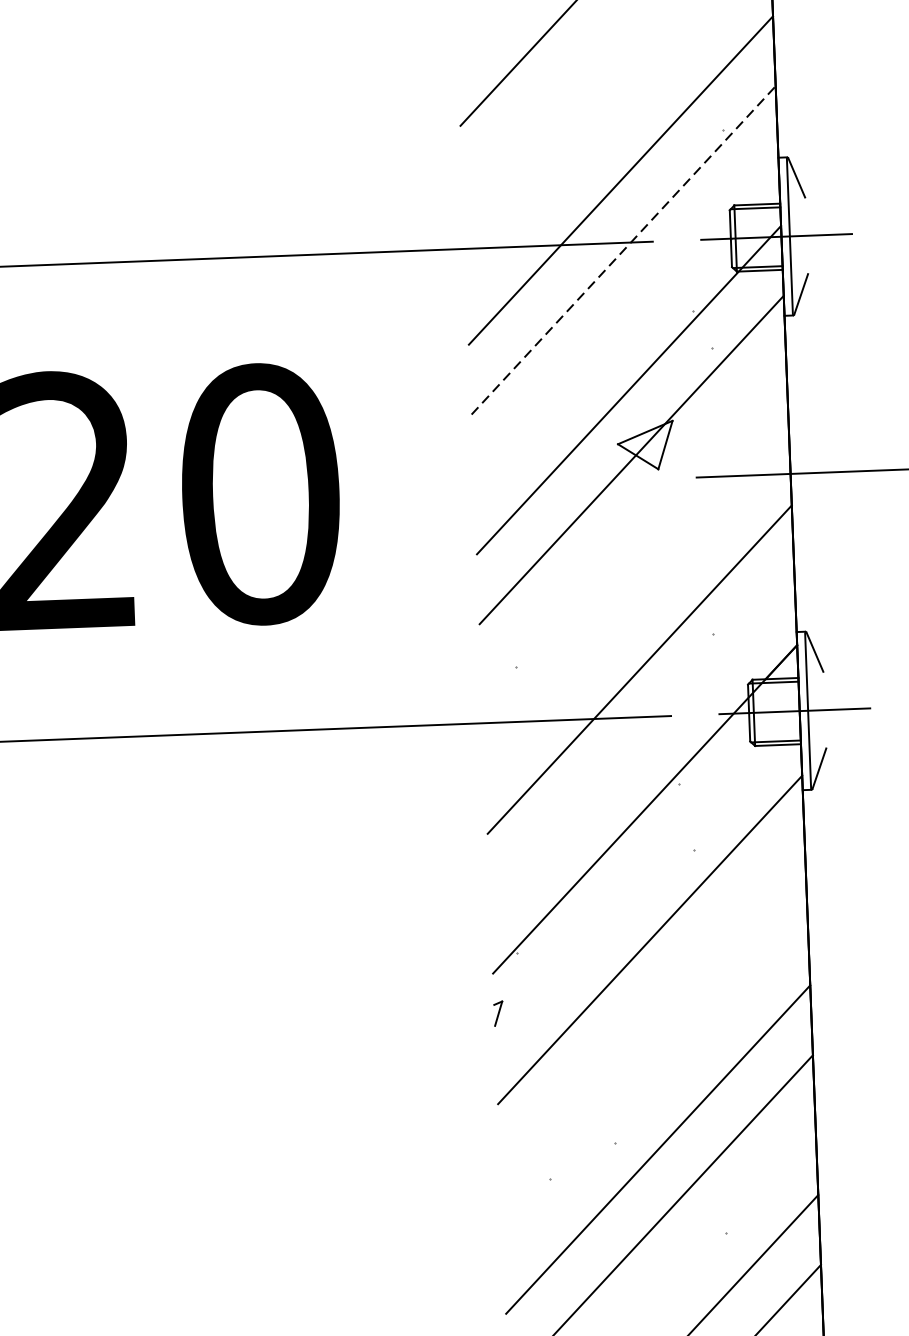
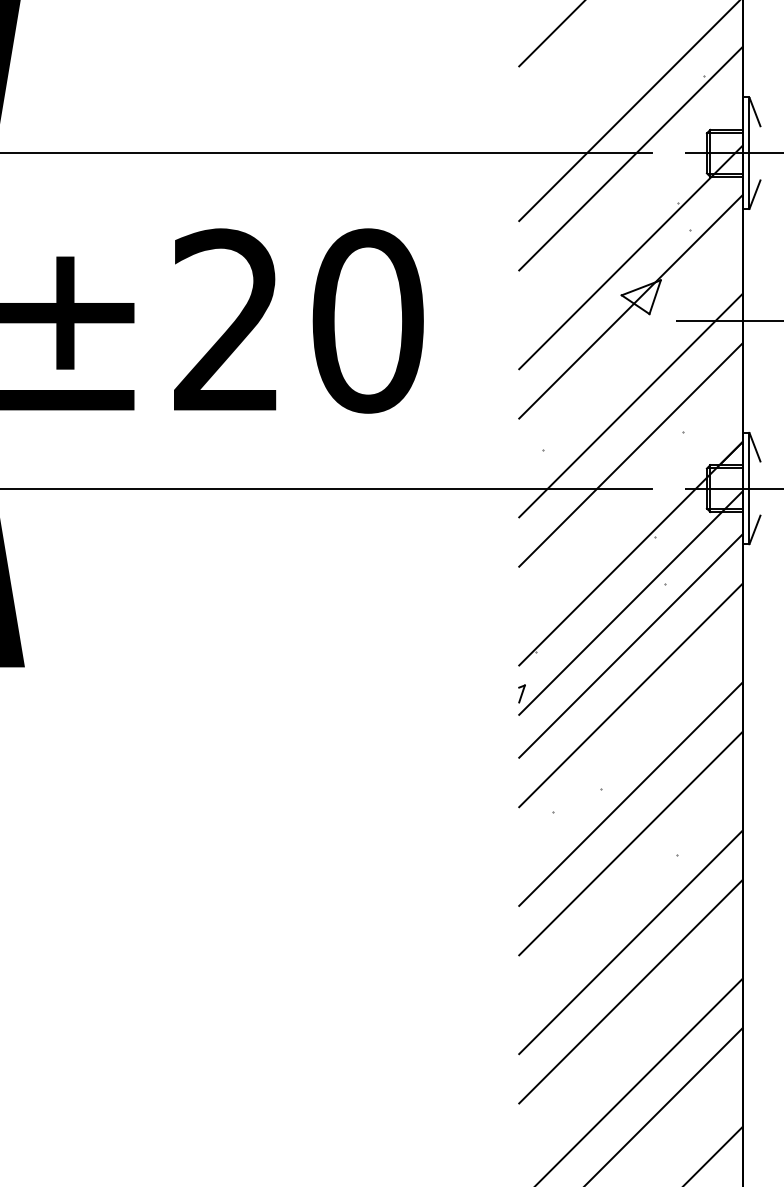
line: (624, 250) -> (631, 158), dashed -> solid
line: (636, 599) -> (630, 405), added
line: (647, 878) -> (630, 602), added
line: (652, 1009) -> (630, 695), added

